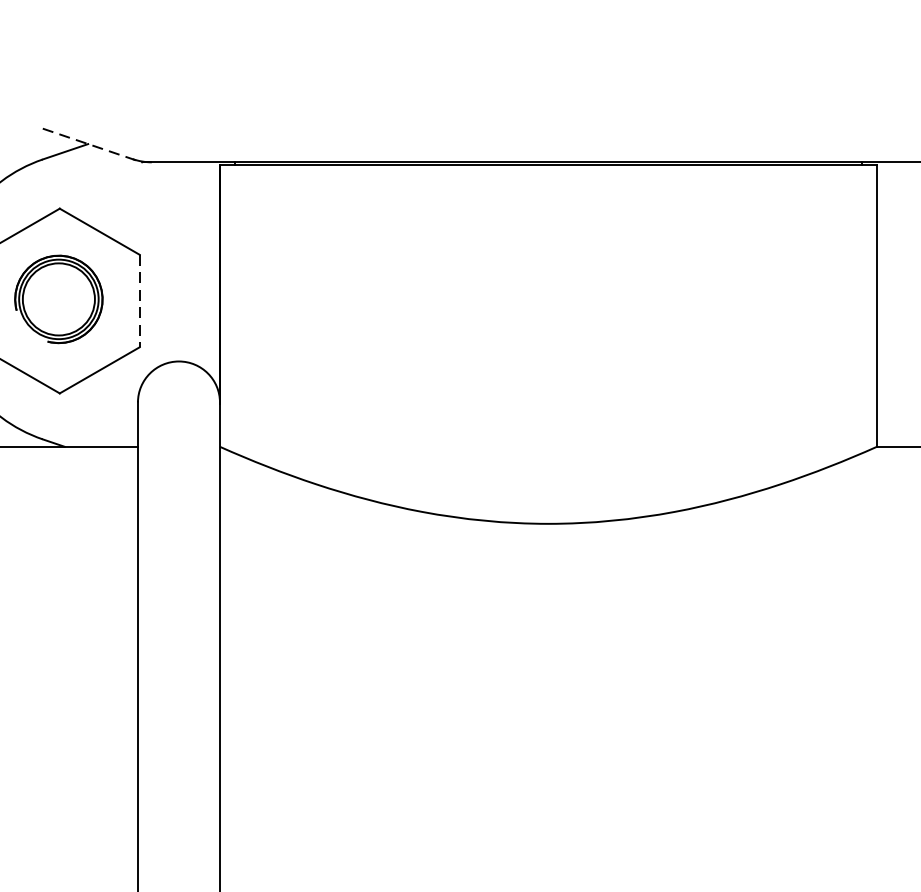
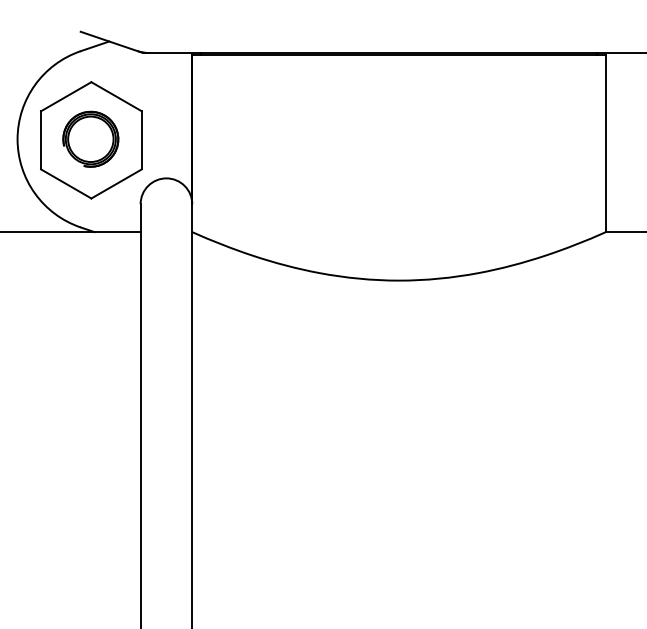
line: (91, 145) -> (111, 42), dashed -> solid
line: (139, 301) -> (141, 140), dashed -> solid

